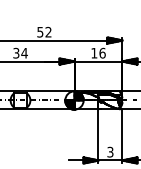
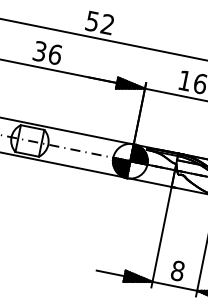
text: (24, 52) -> (55, 53), 34 -> 36
text: (110, 151) -> (178, 269), 3 -> 8

